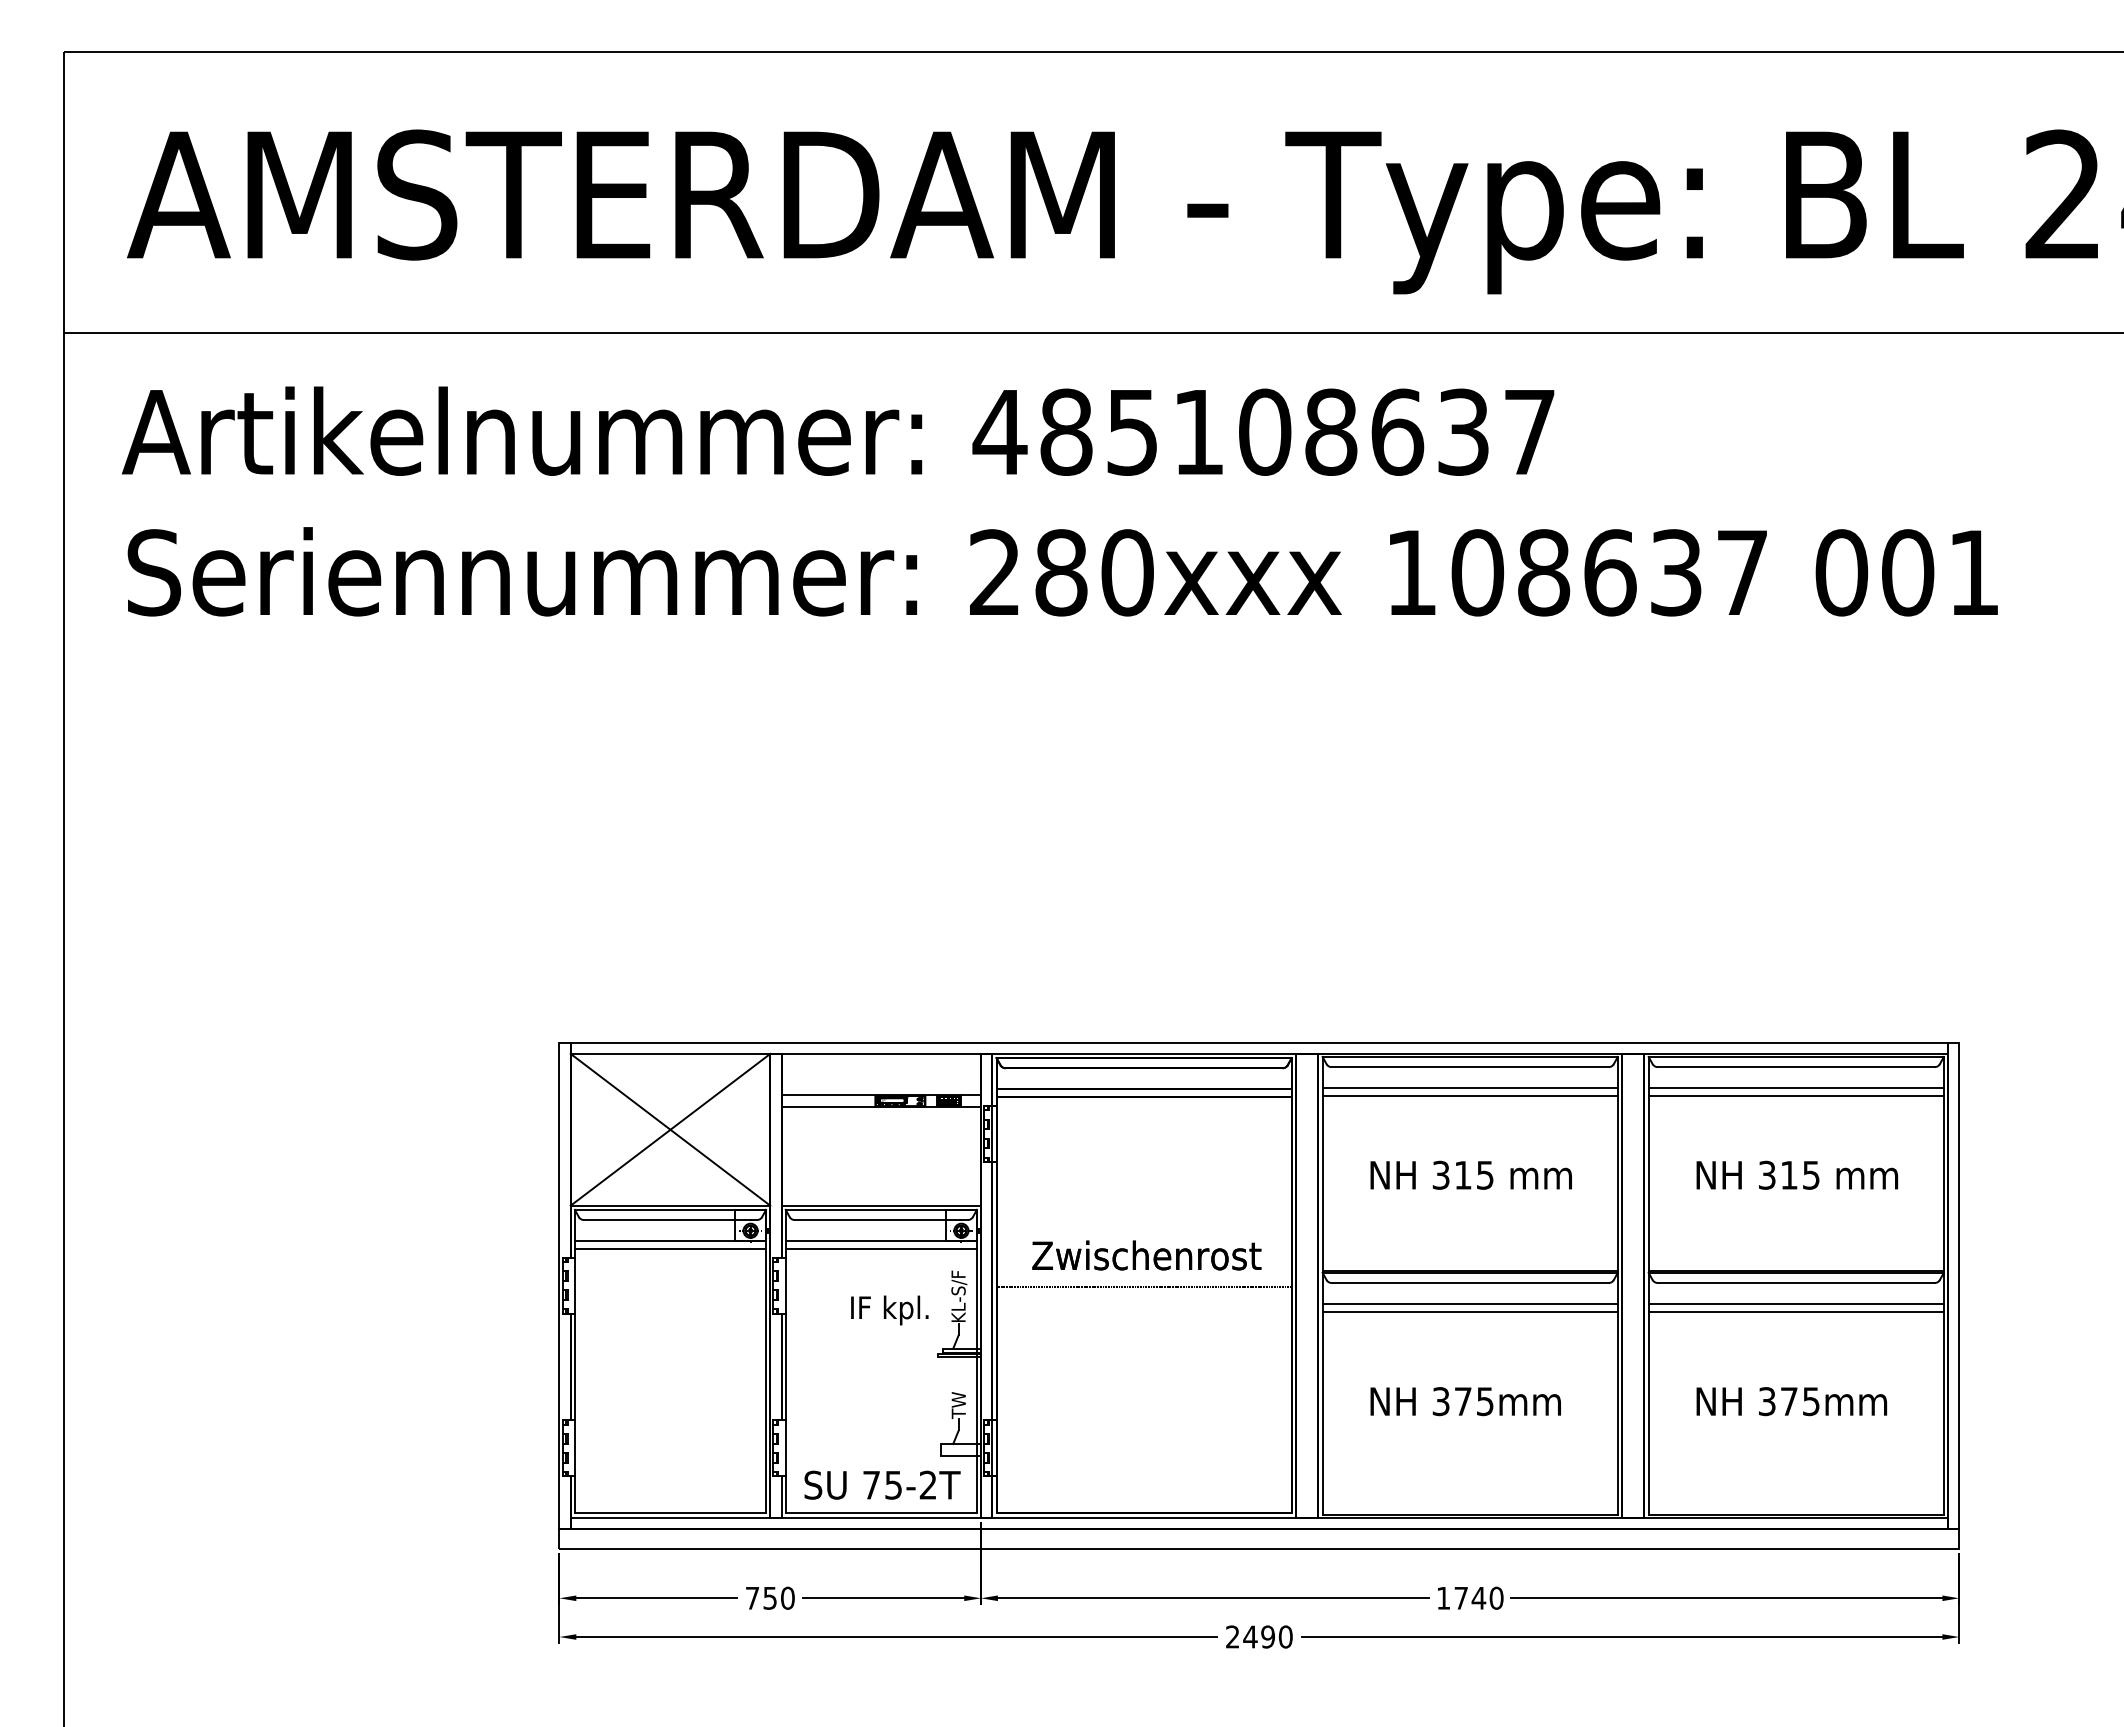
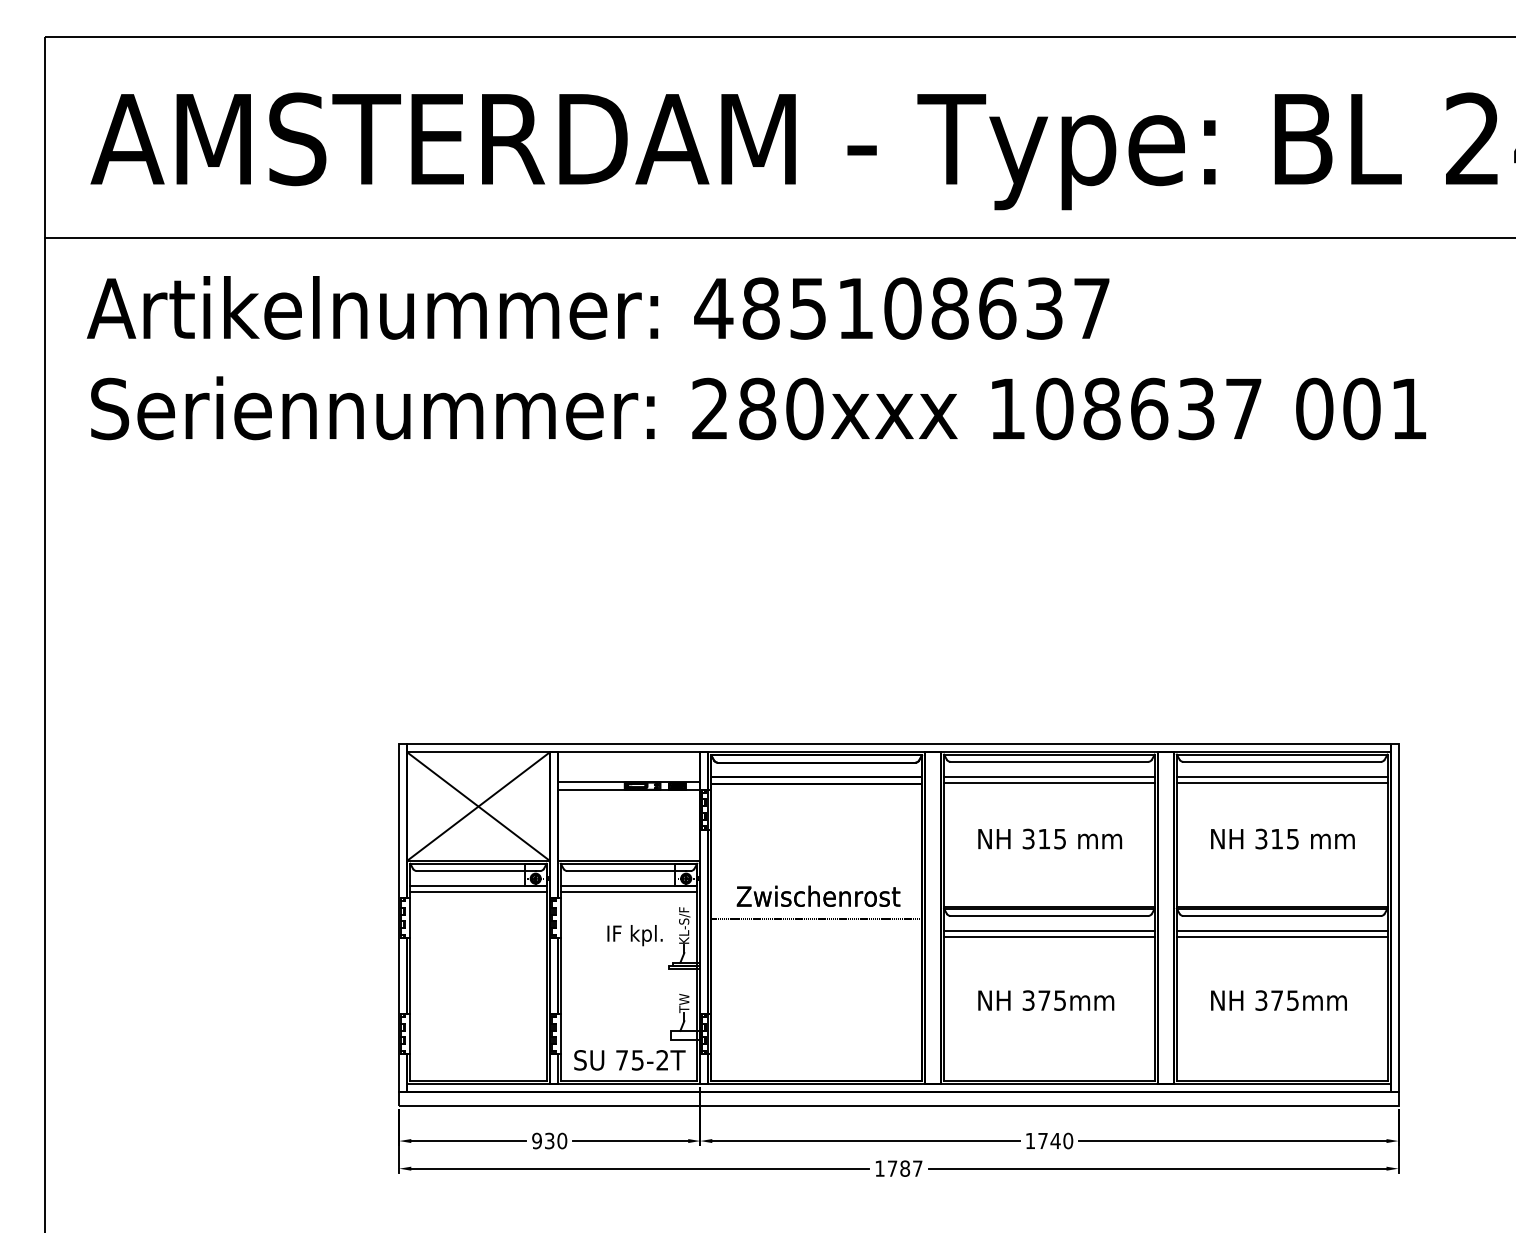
text: (761, 1597) -> (543, 1140), 750 -> 930
text: (1258, 1636) -> (898, 1168), 2490 -> 1787

